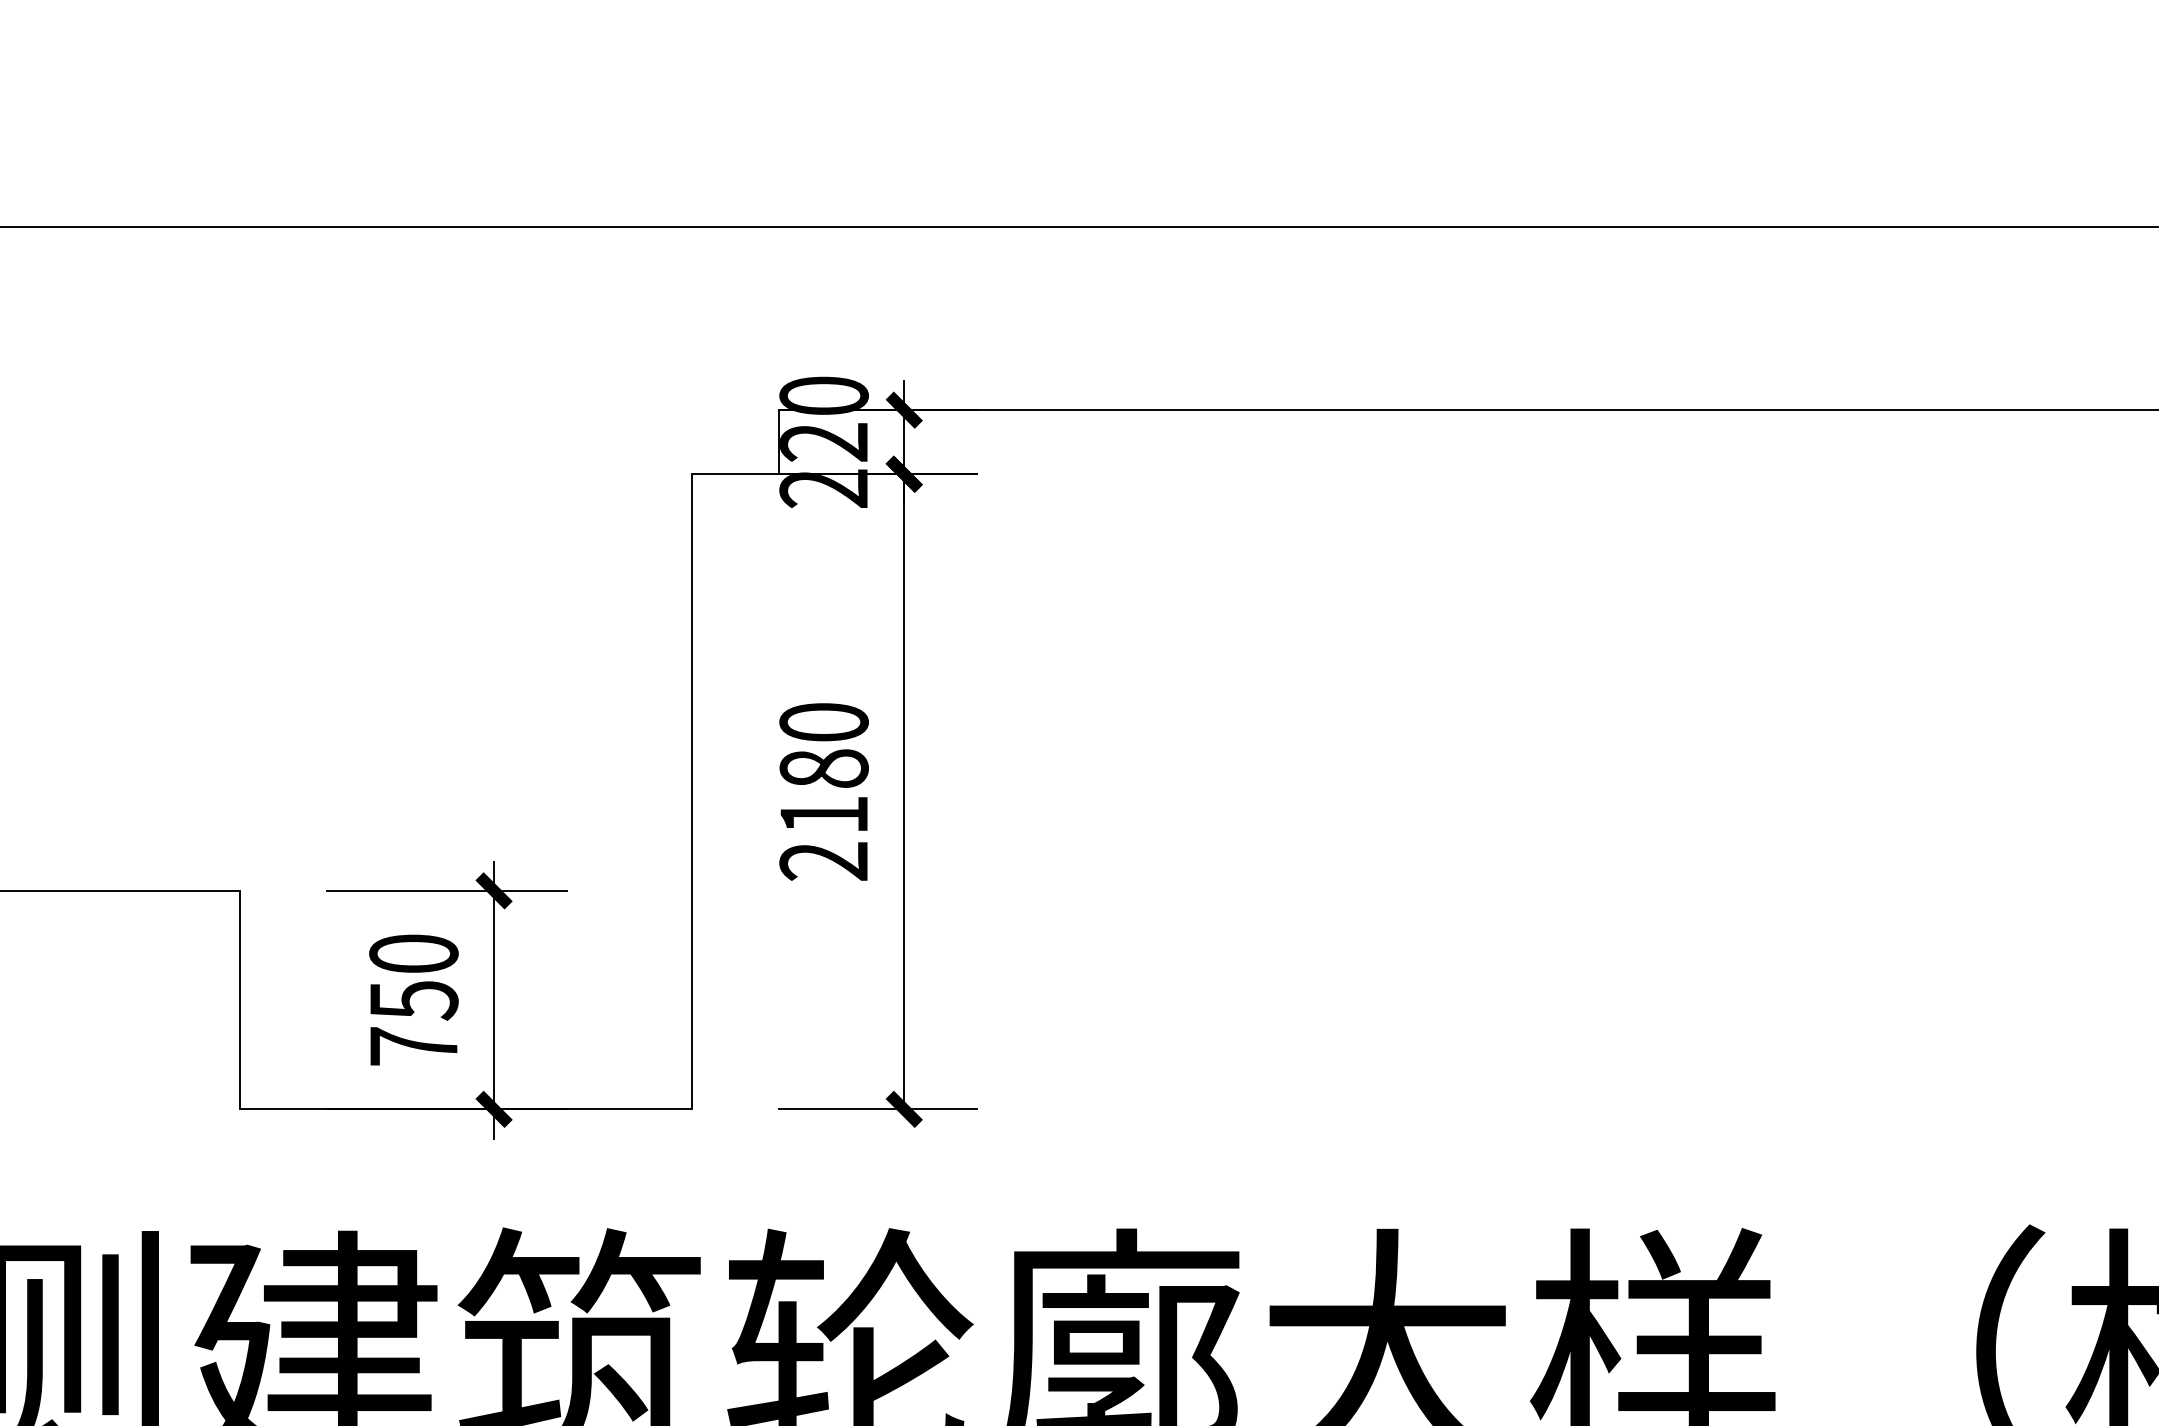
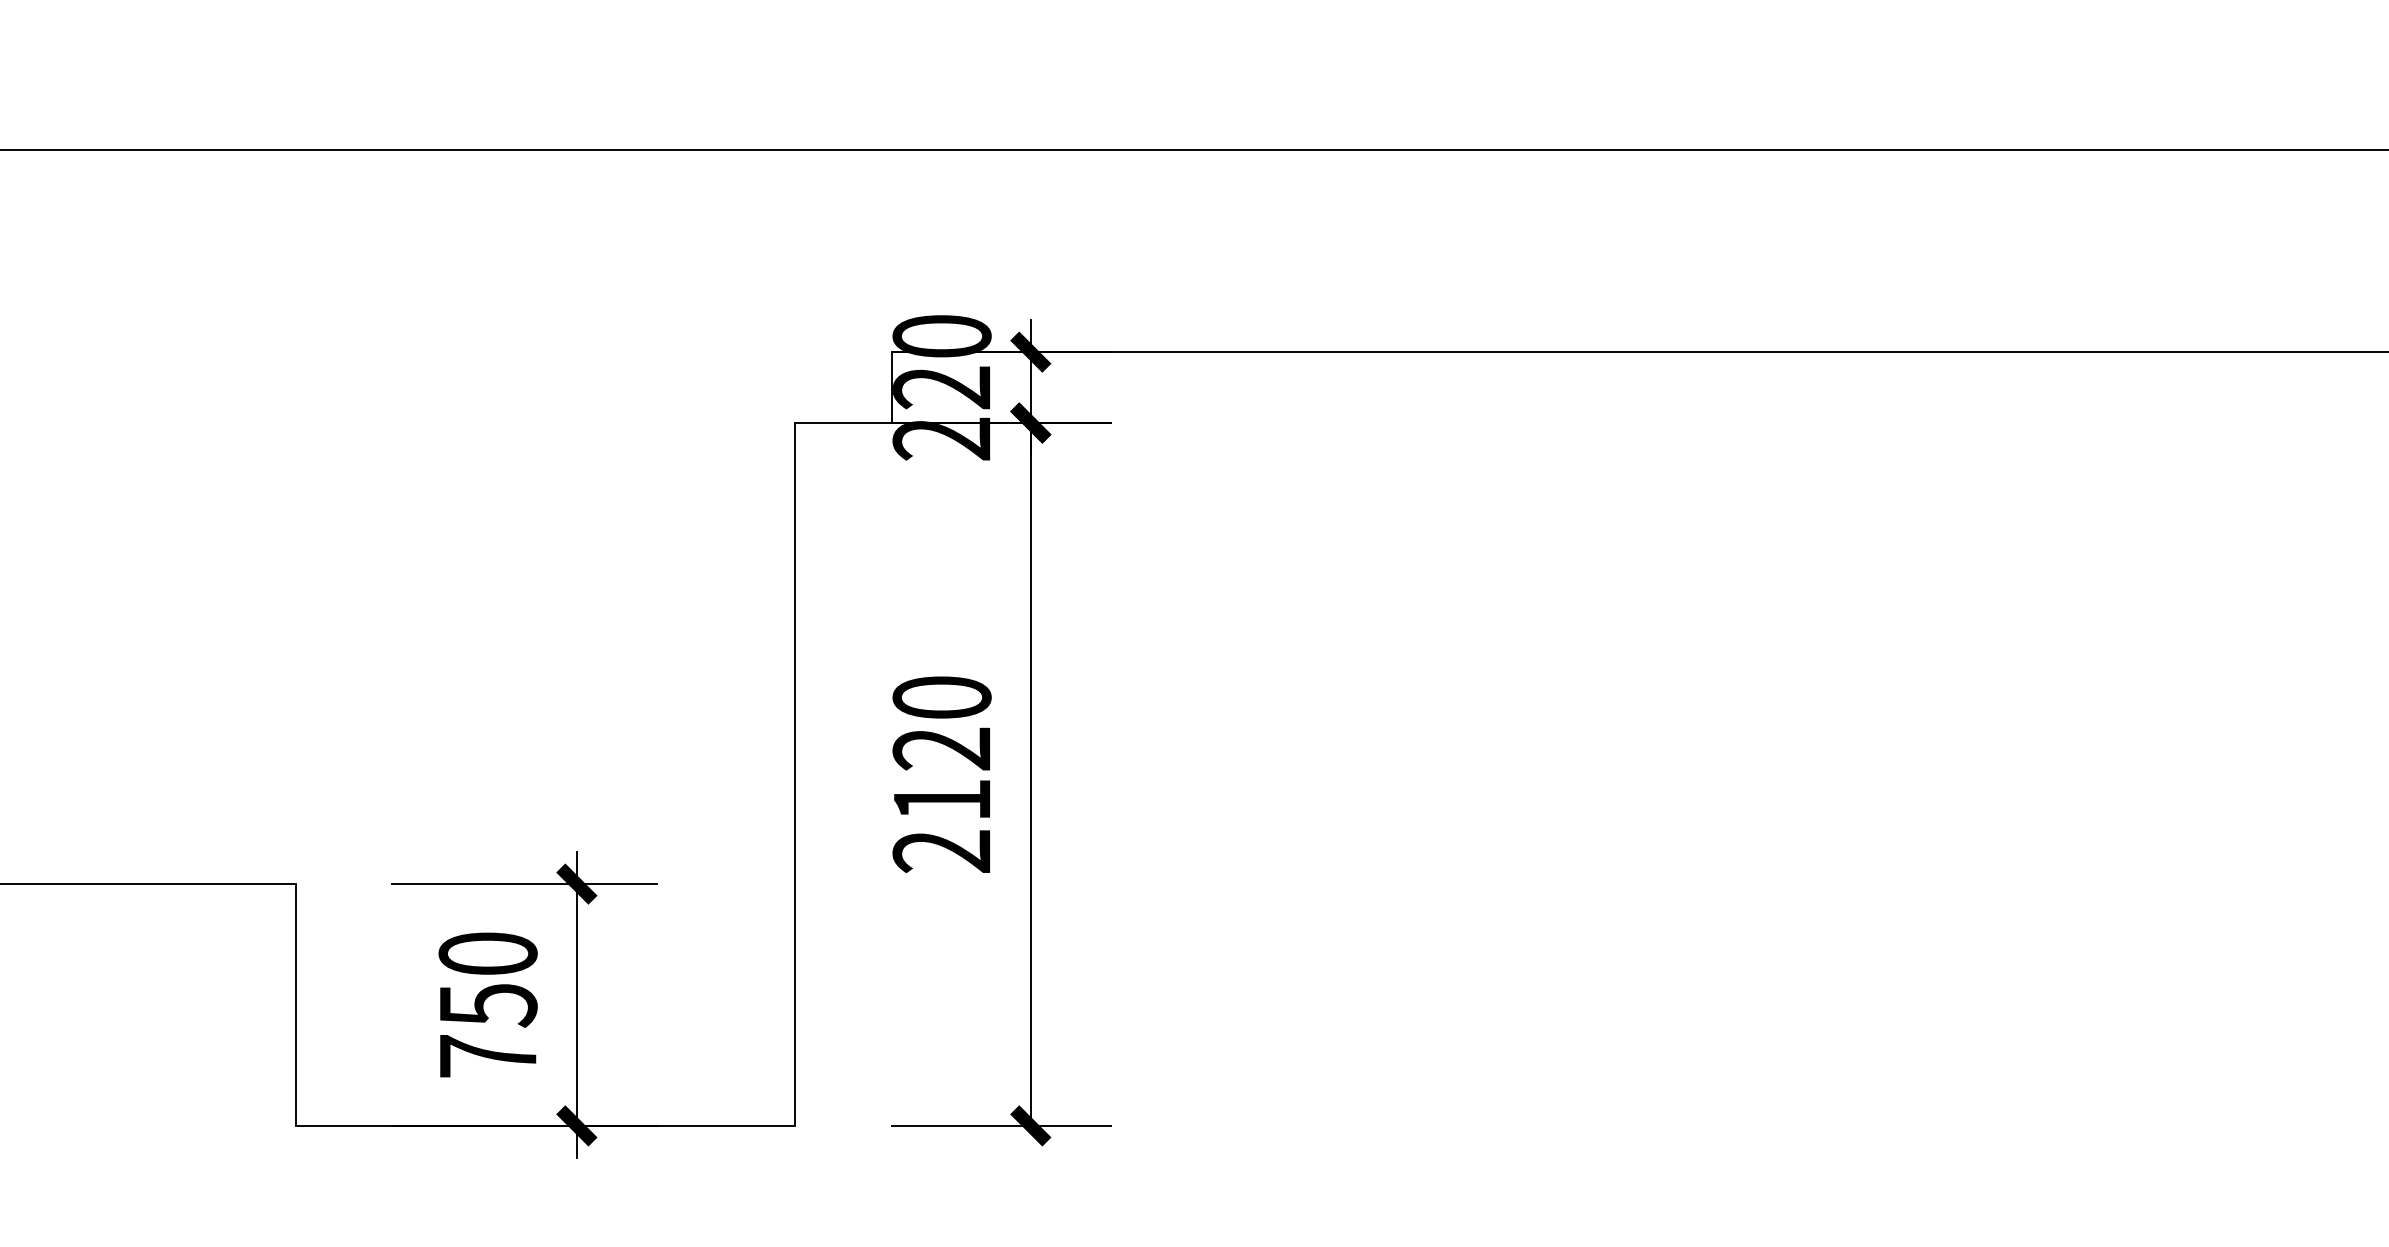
text: (823, 768) -> (941, 748), 2180 -> 2120

